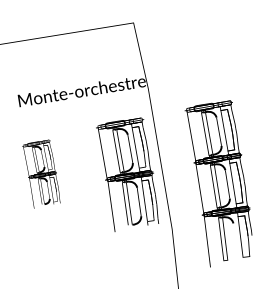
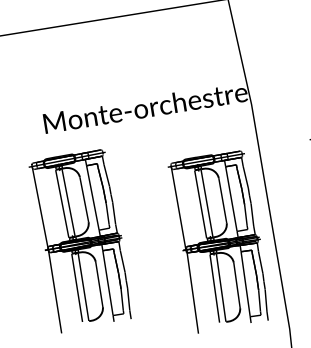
part: (41, 173) -> (80, 239), size x1.67

